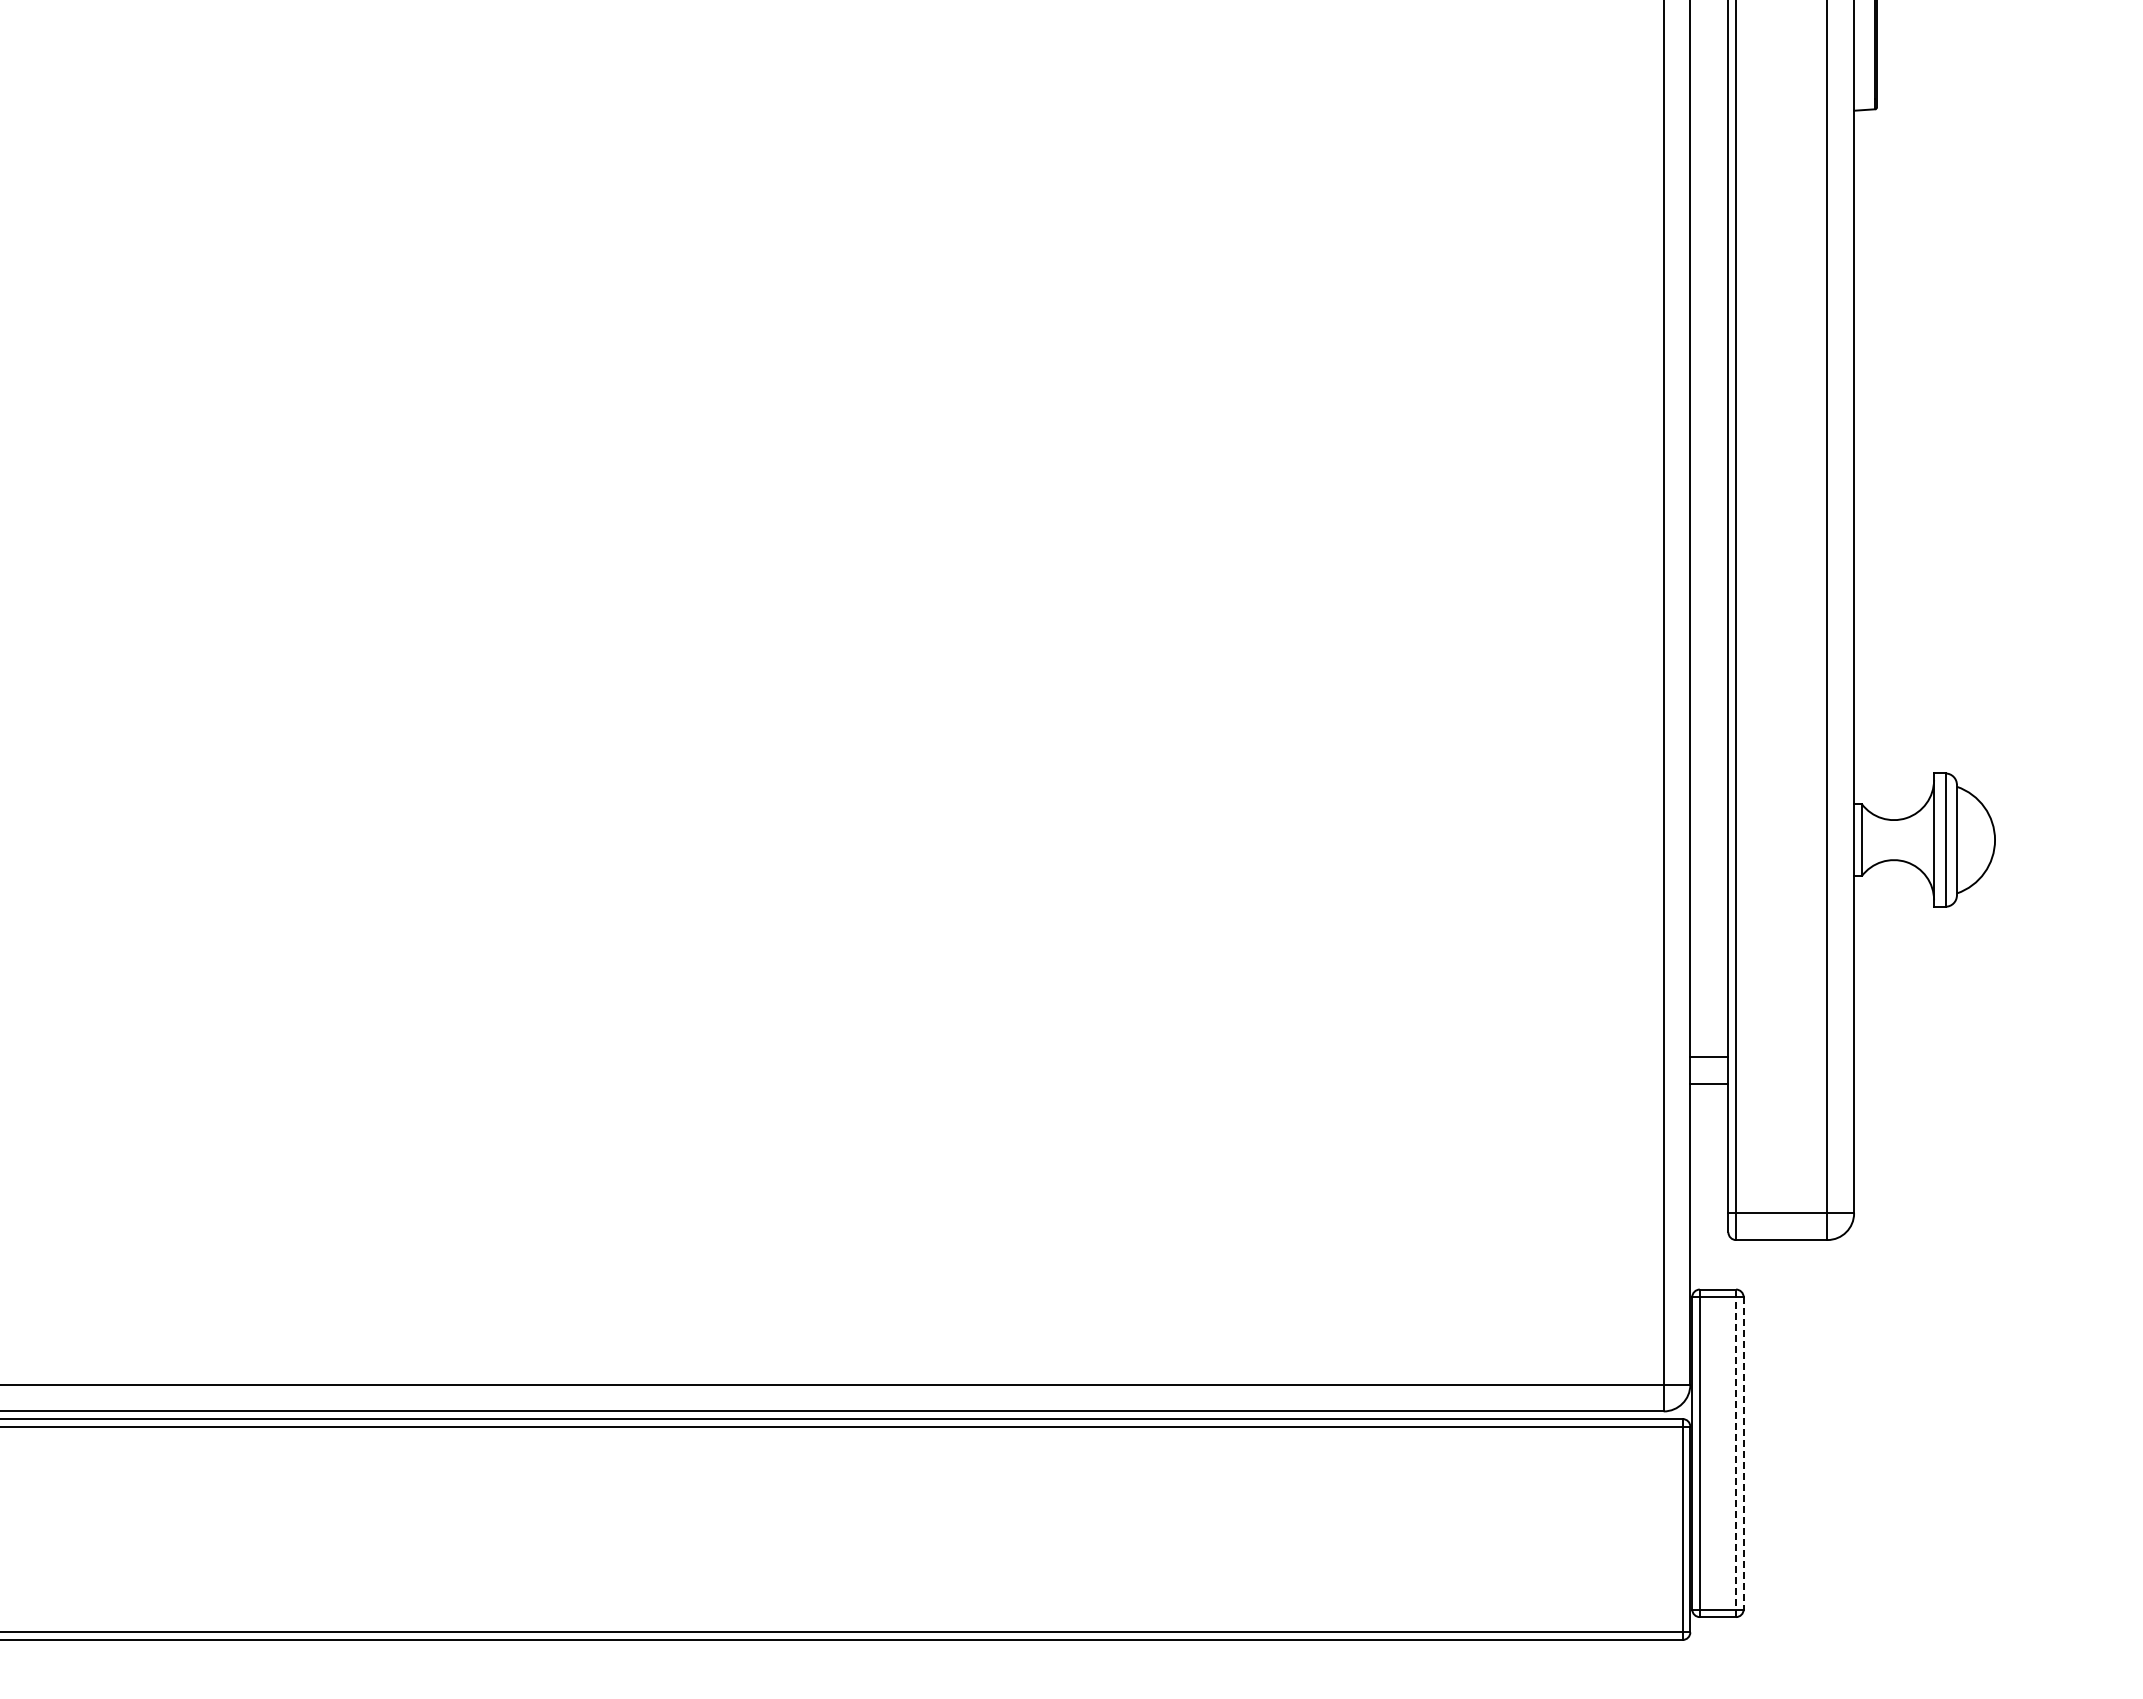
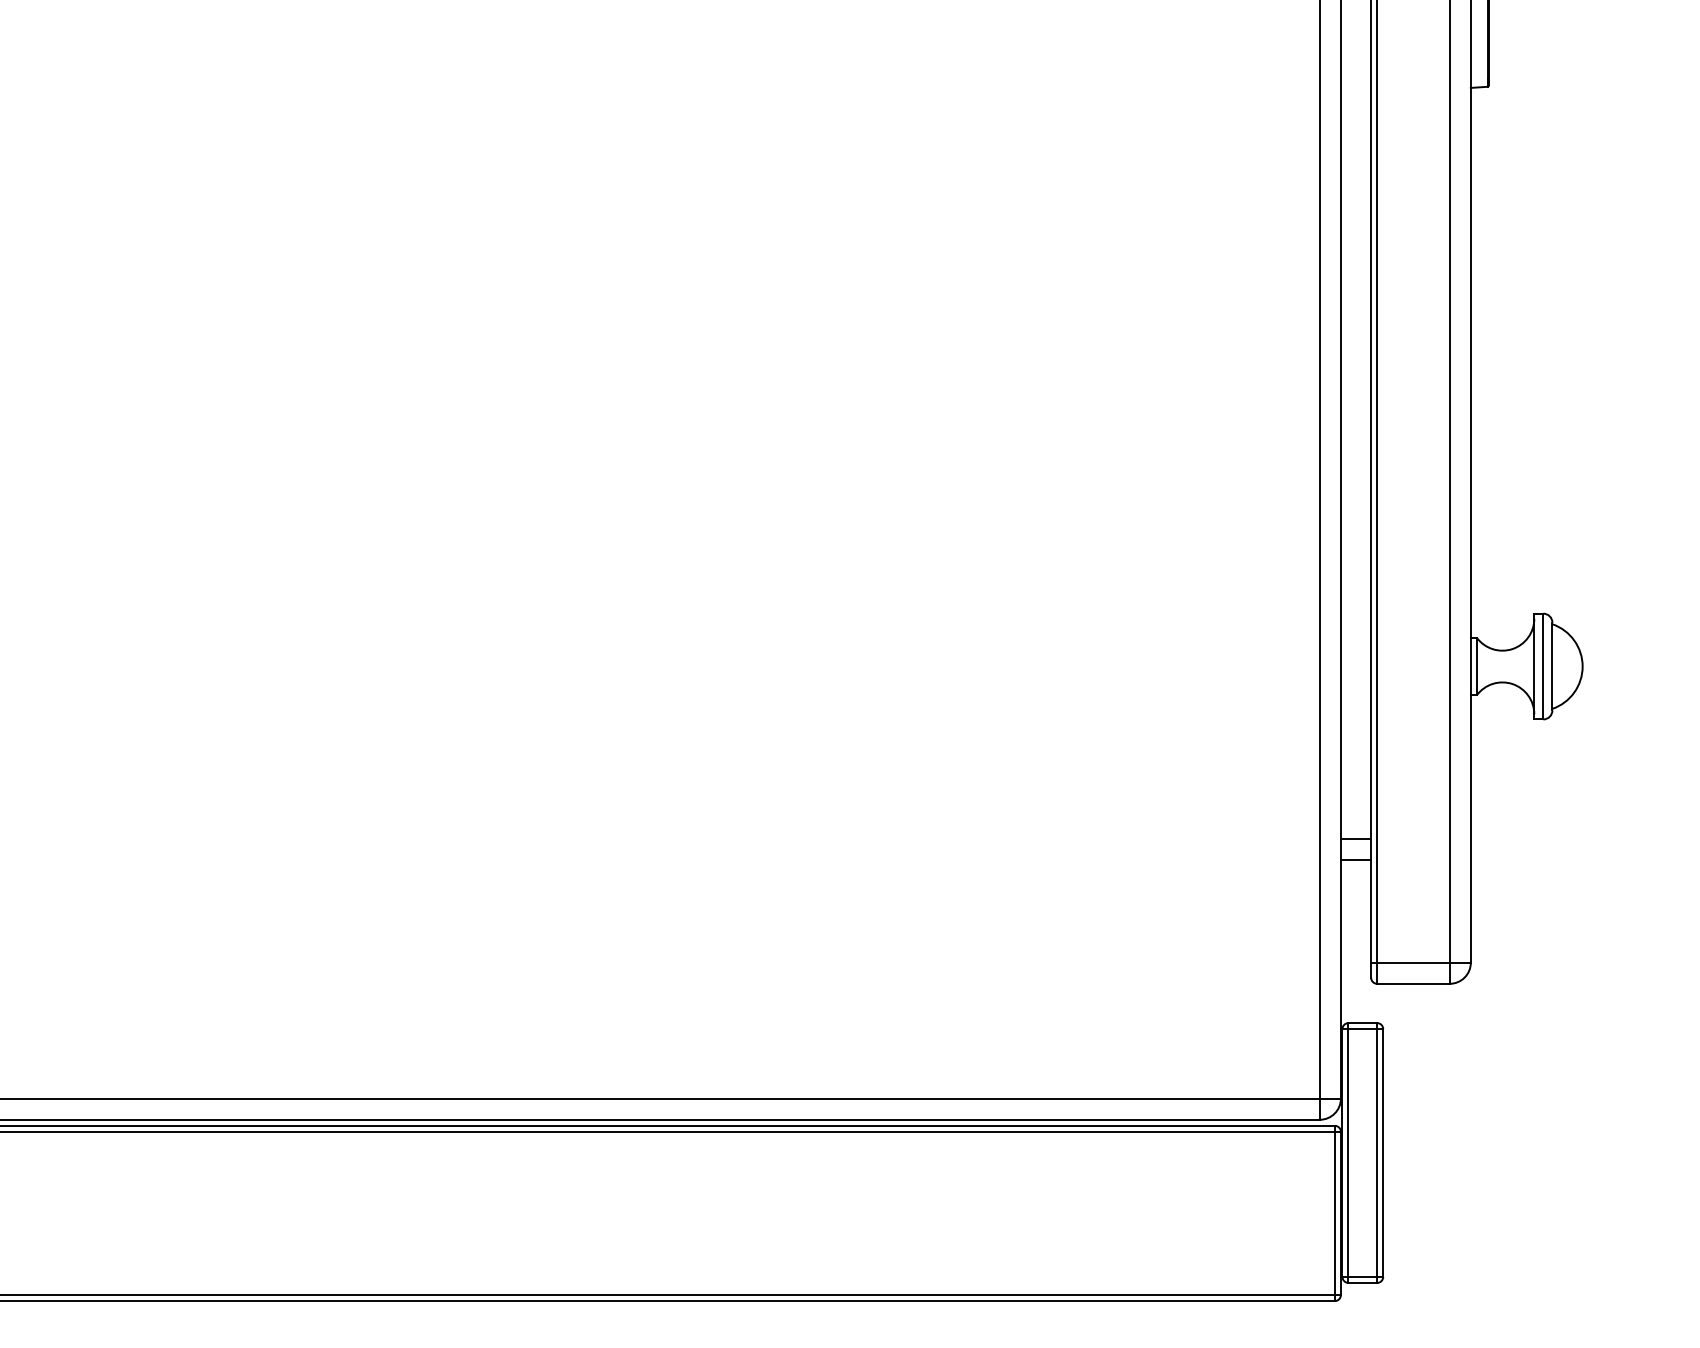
line: (1736, 1453) -> (1377, 1153), dashed -> solid
line: (1743, 1453) -> (1383, 1153), dashed -> solid

